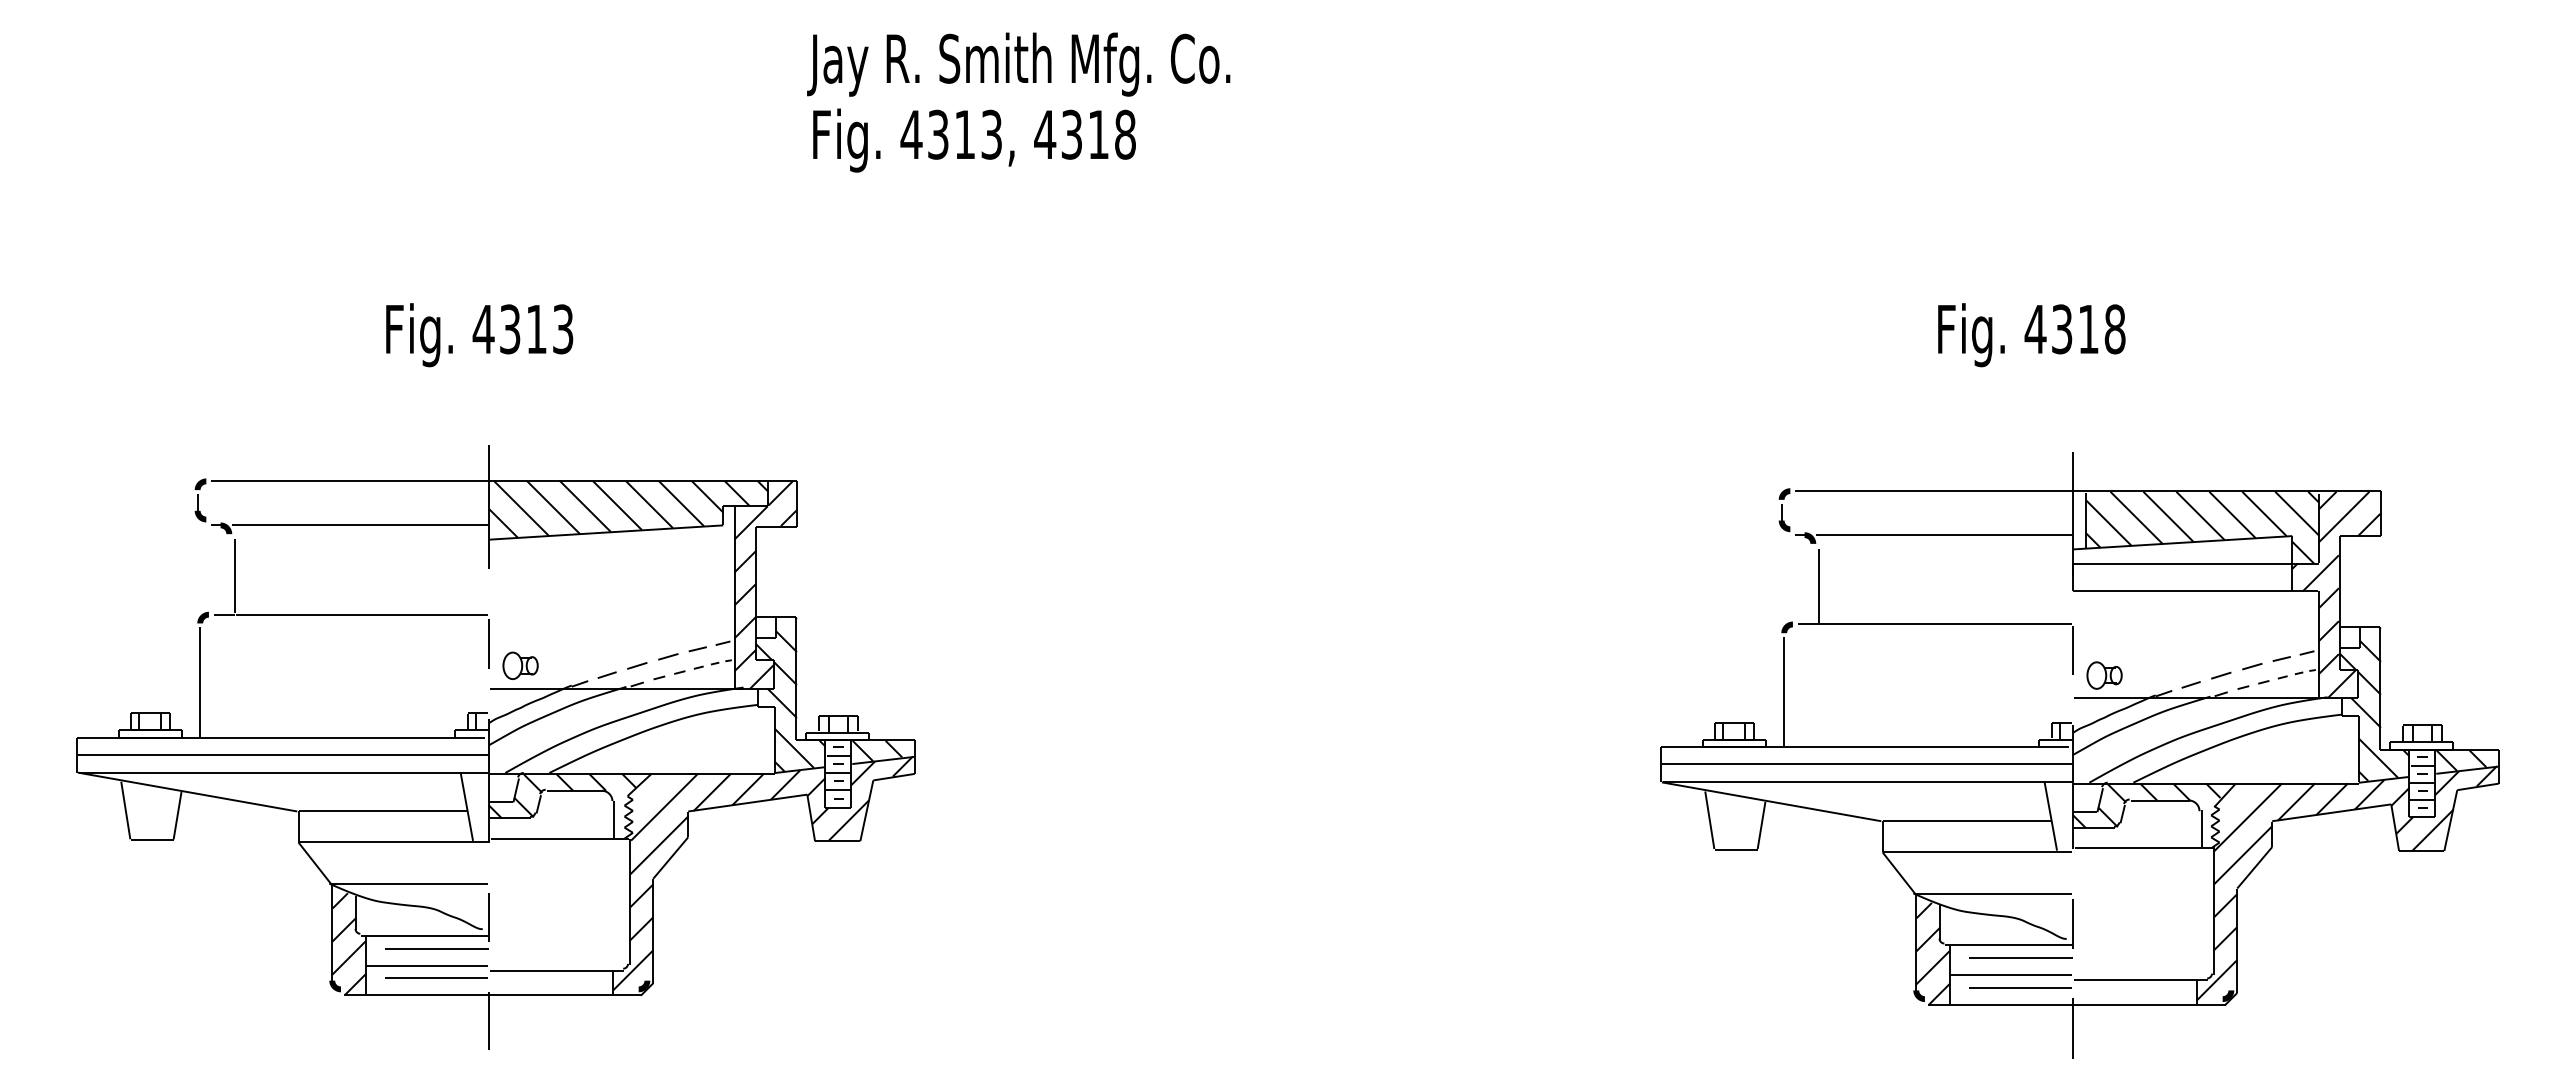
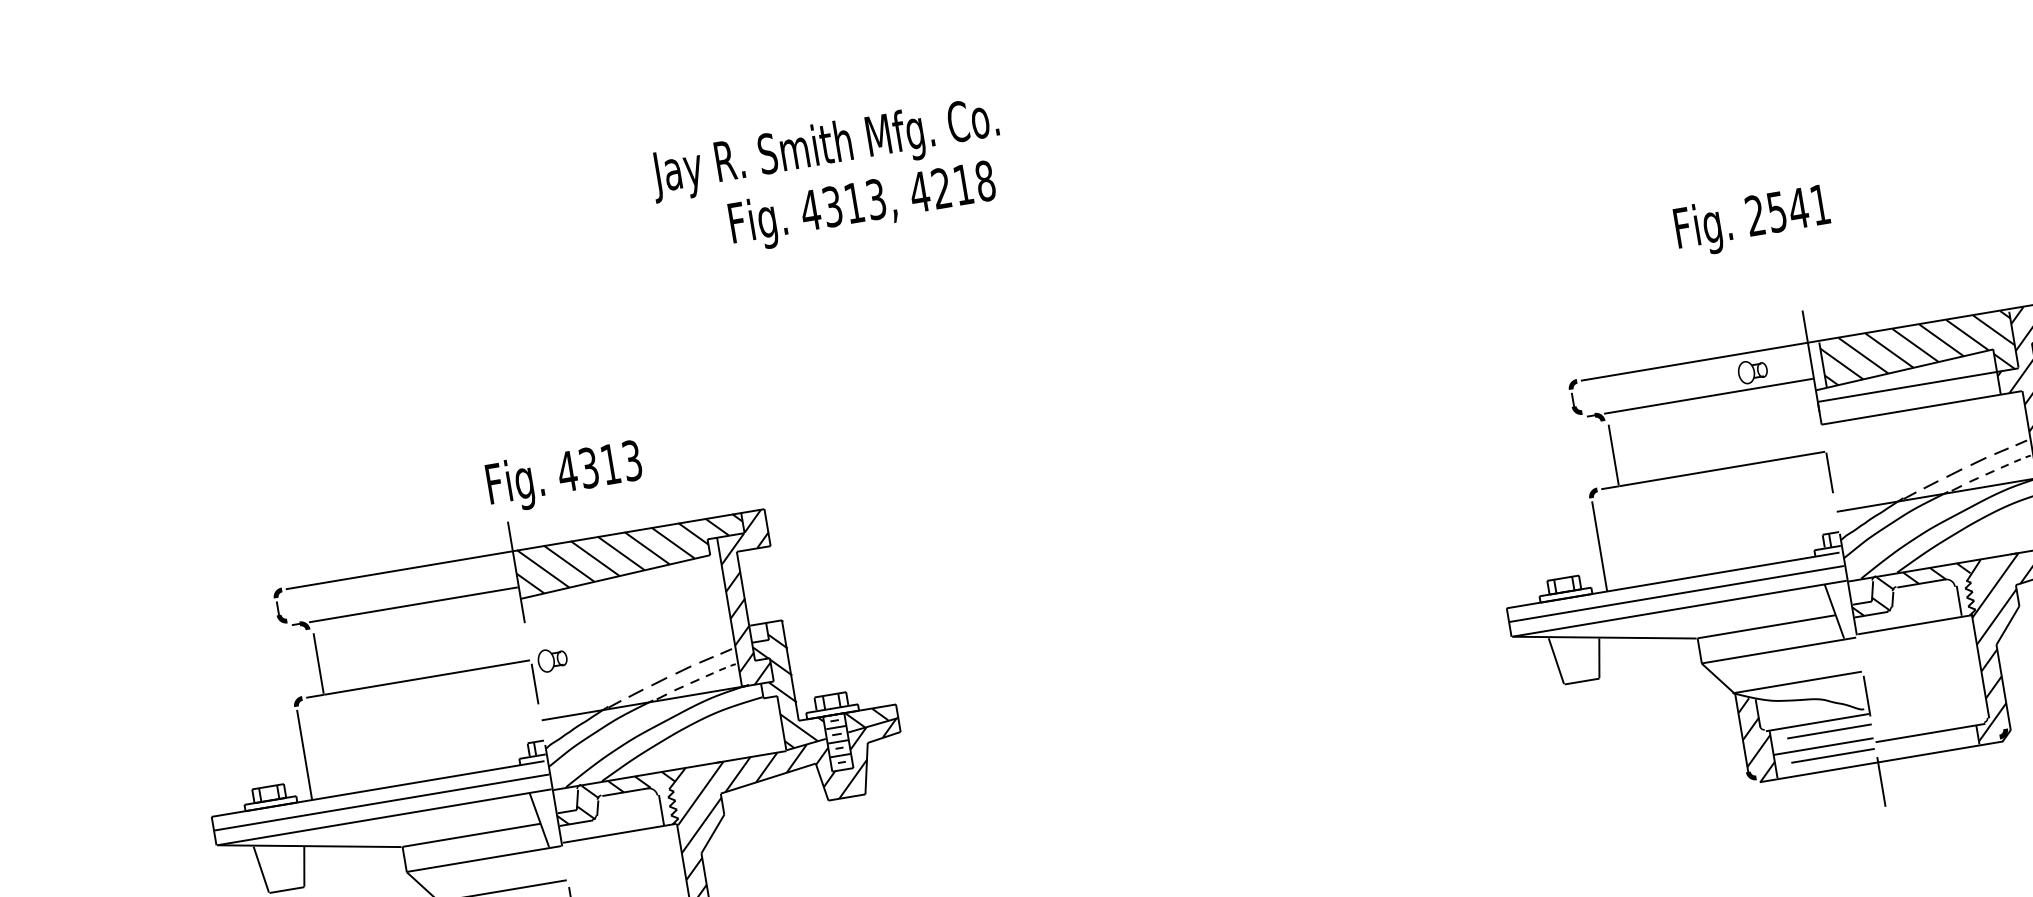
text: (1018, 64) -> (824, 149), moved
text: (1071, 134) -> (941, 188), 4318 -> 4218
text: (2074, 329) -> (1787, 210), 4318 -> 2541
text: (479, 335) -> (564, 477), moved
part: (520, 665) -> (552, 659), moved
part: (2104, 675) -> (1752, 371), moved

